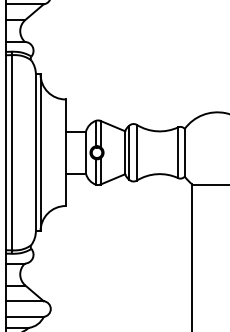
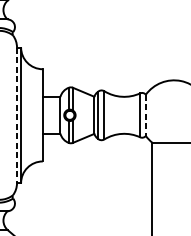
line: (184, 152) -> (145, 115), solid -> dashed
line: (35, 153) -> (16, 115), solid -> dashed

